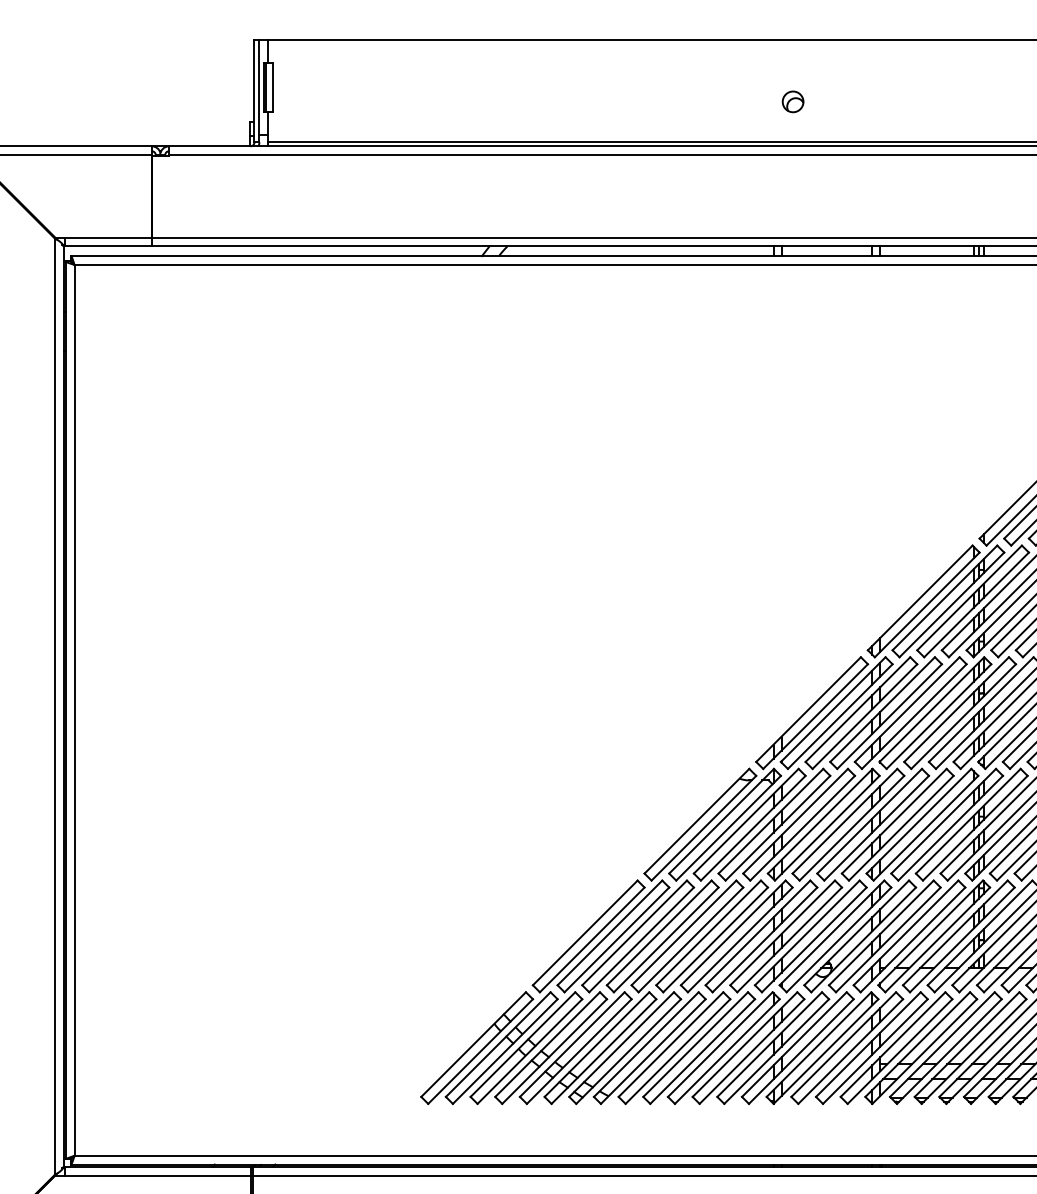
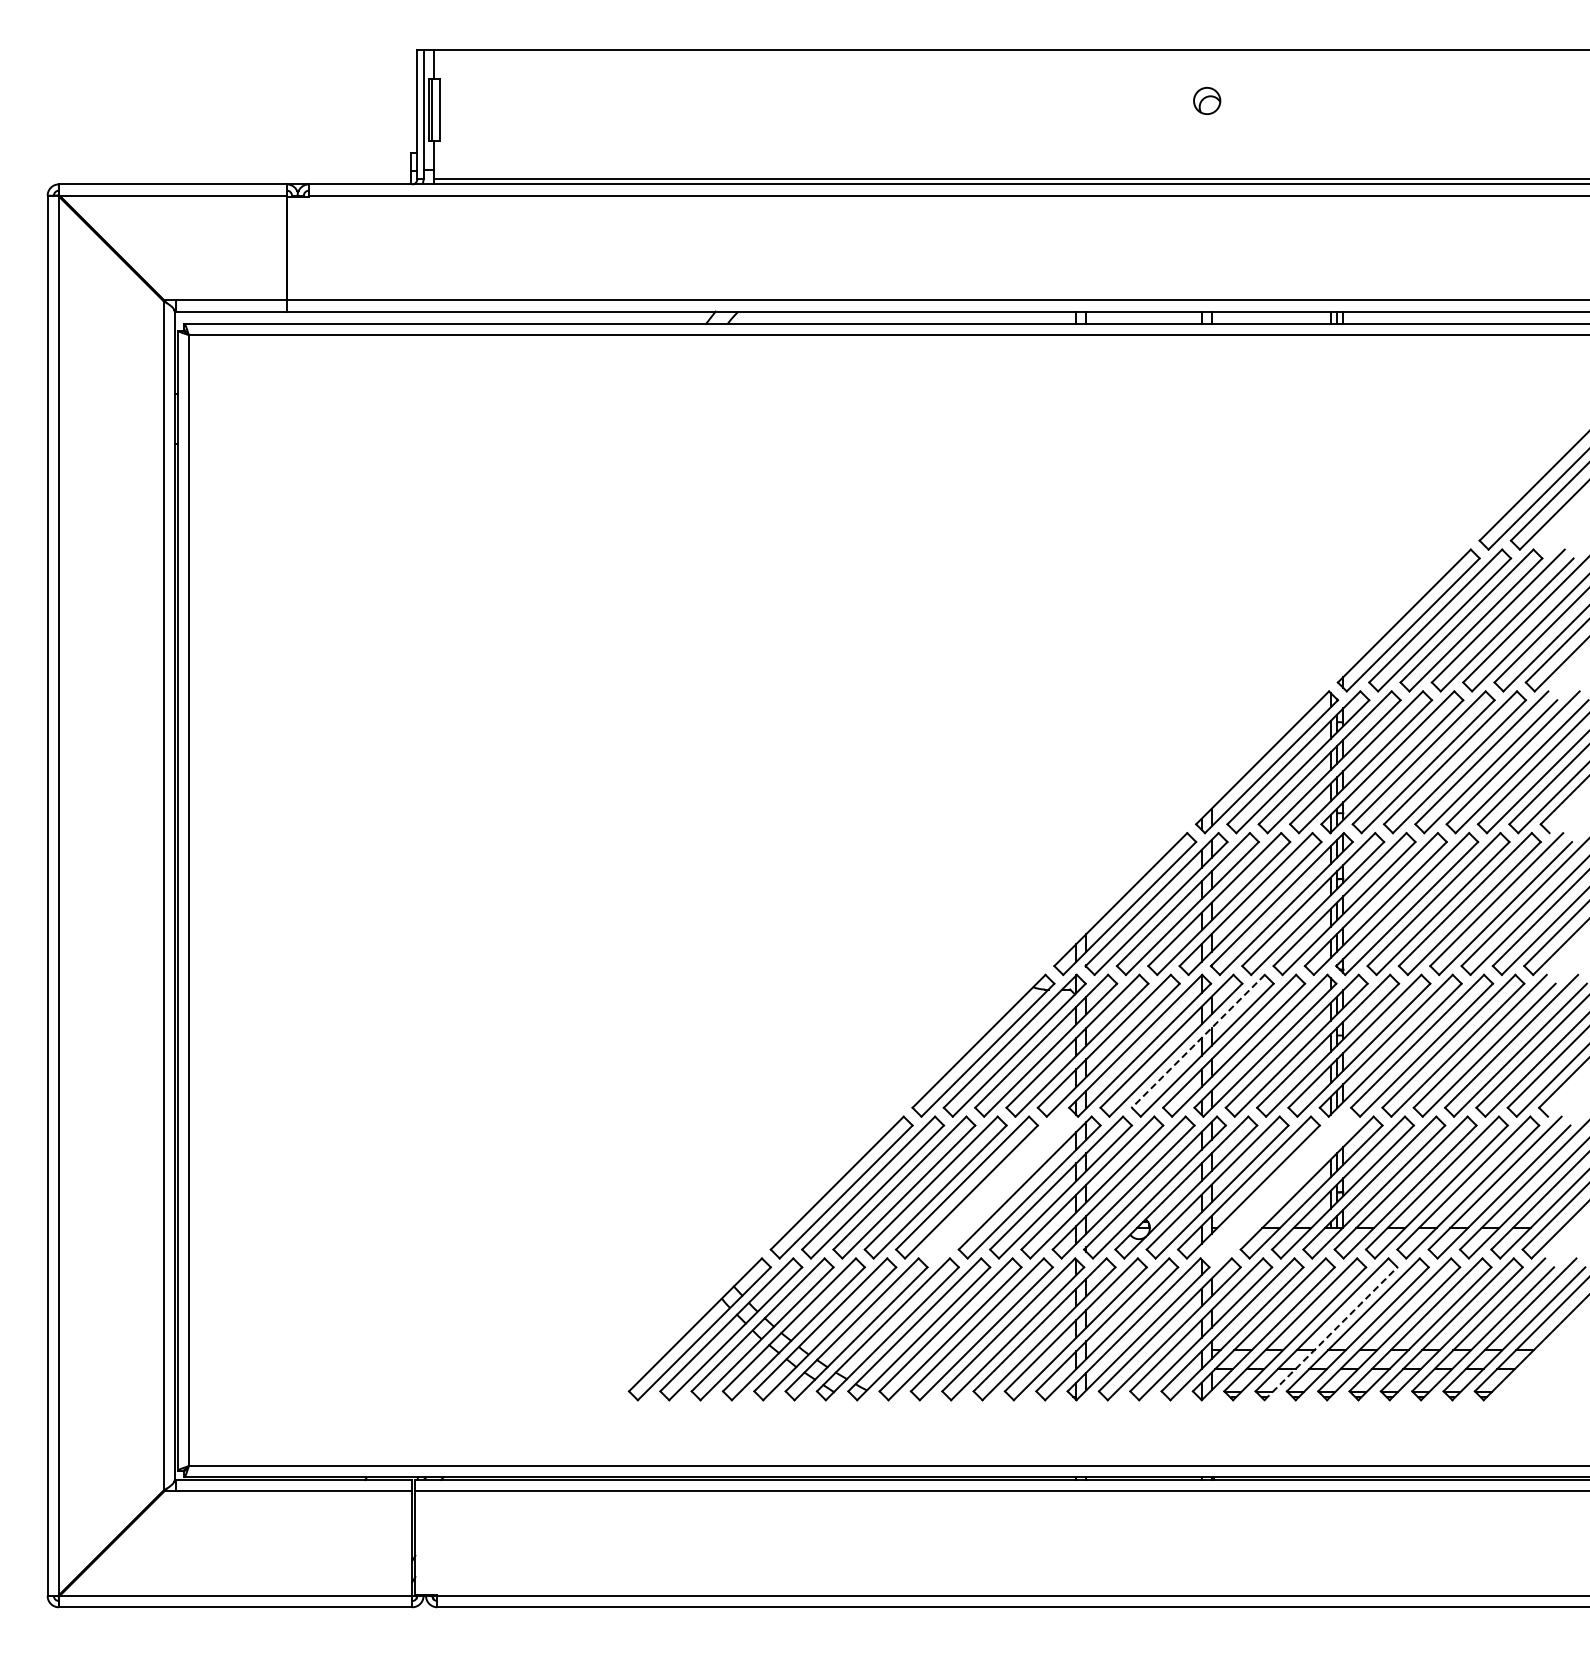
part: (793, 101) -> (1207, 100), moved
line: (869, 821) -> (1198, 1041), solid -> dashed
part: (712, 936) -> (998, 1187), removed
part: (934, 936) -> (1280, 1187), removed
line: (973, 1051) -> (1330, 1333), solid -> dashed

